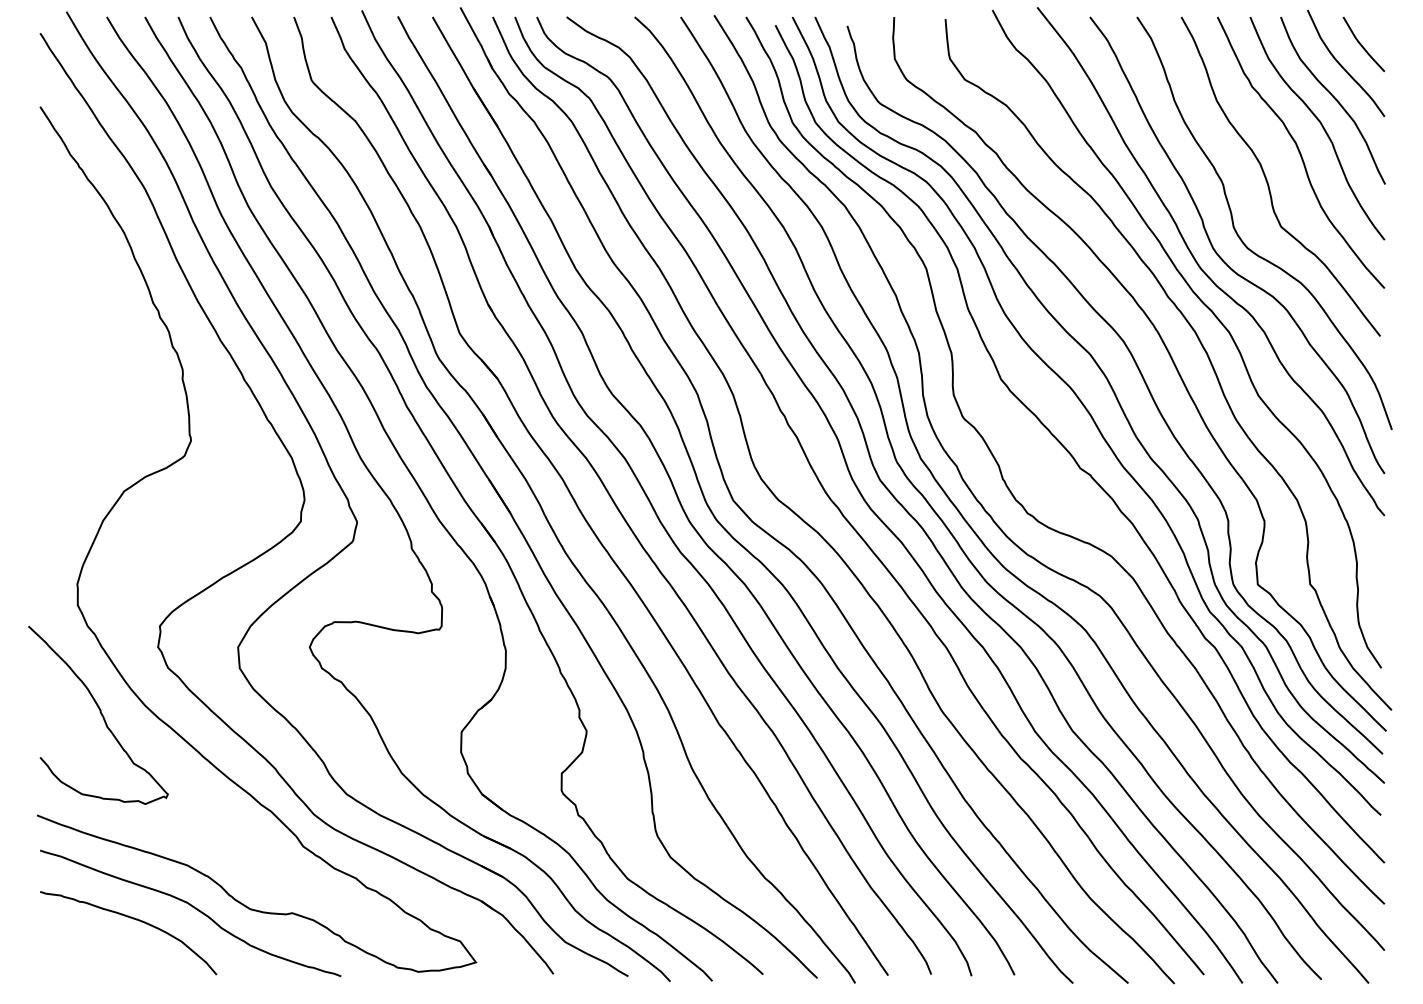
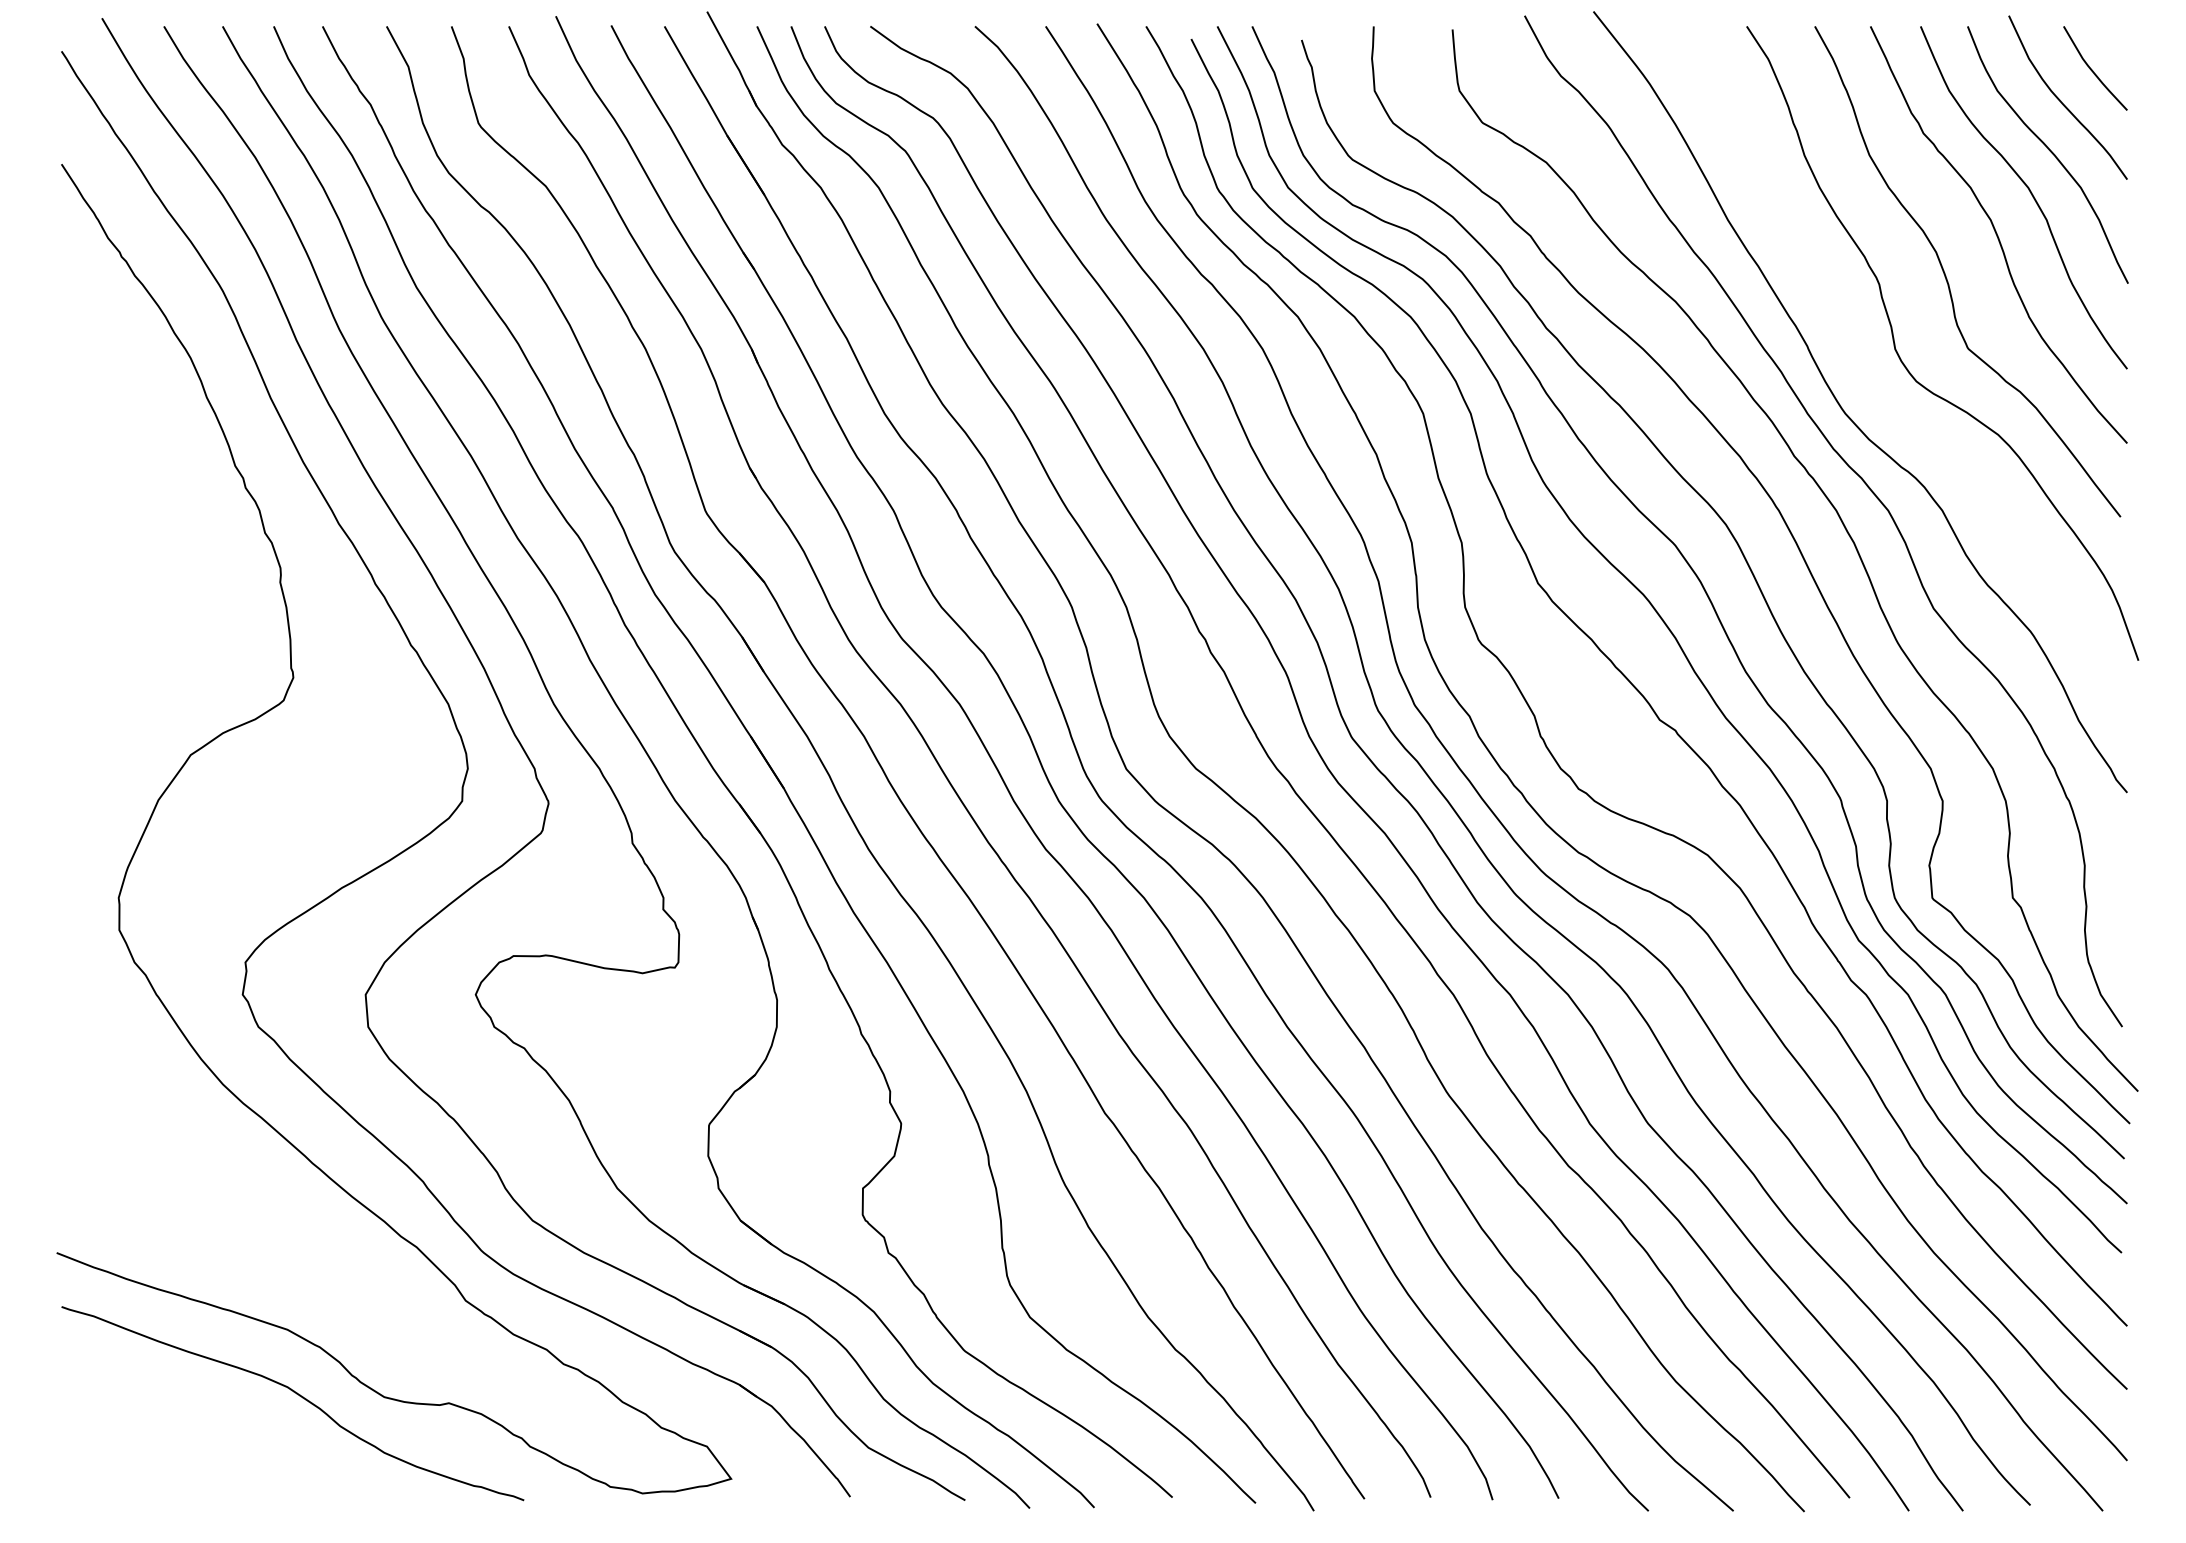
curve: (1222, 258) -> (1878, 397), removed
curve: (100, 714) -> (154, 1097), removed
curve: (133, 919) -> (204, 1412), removed

